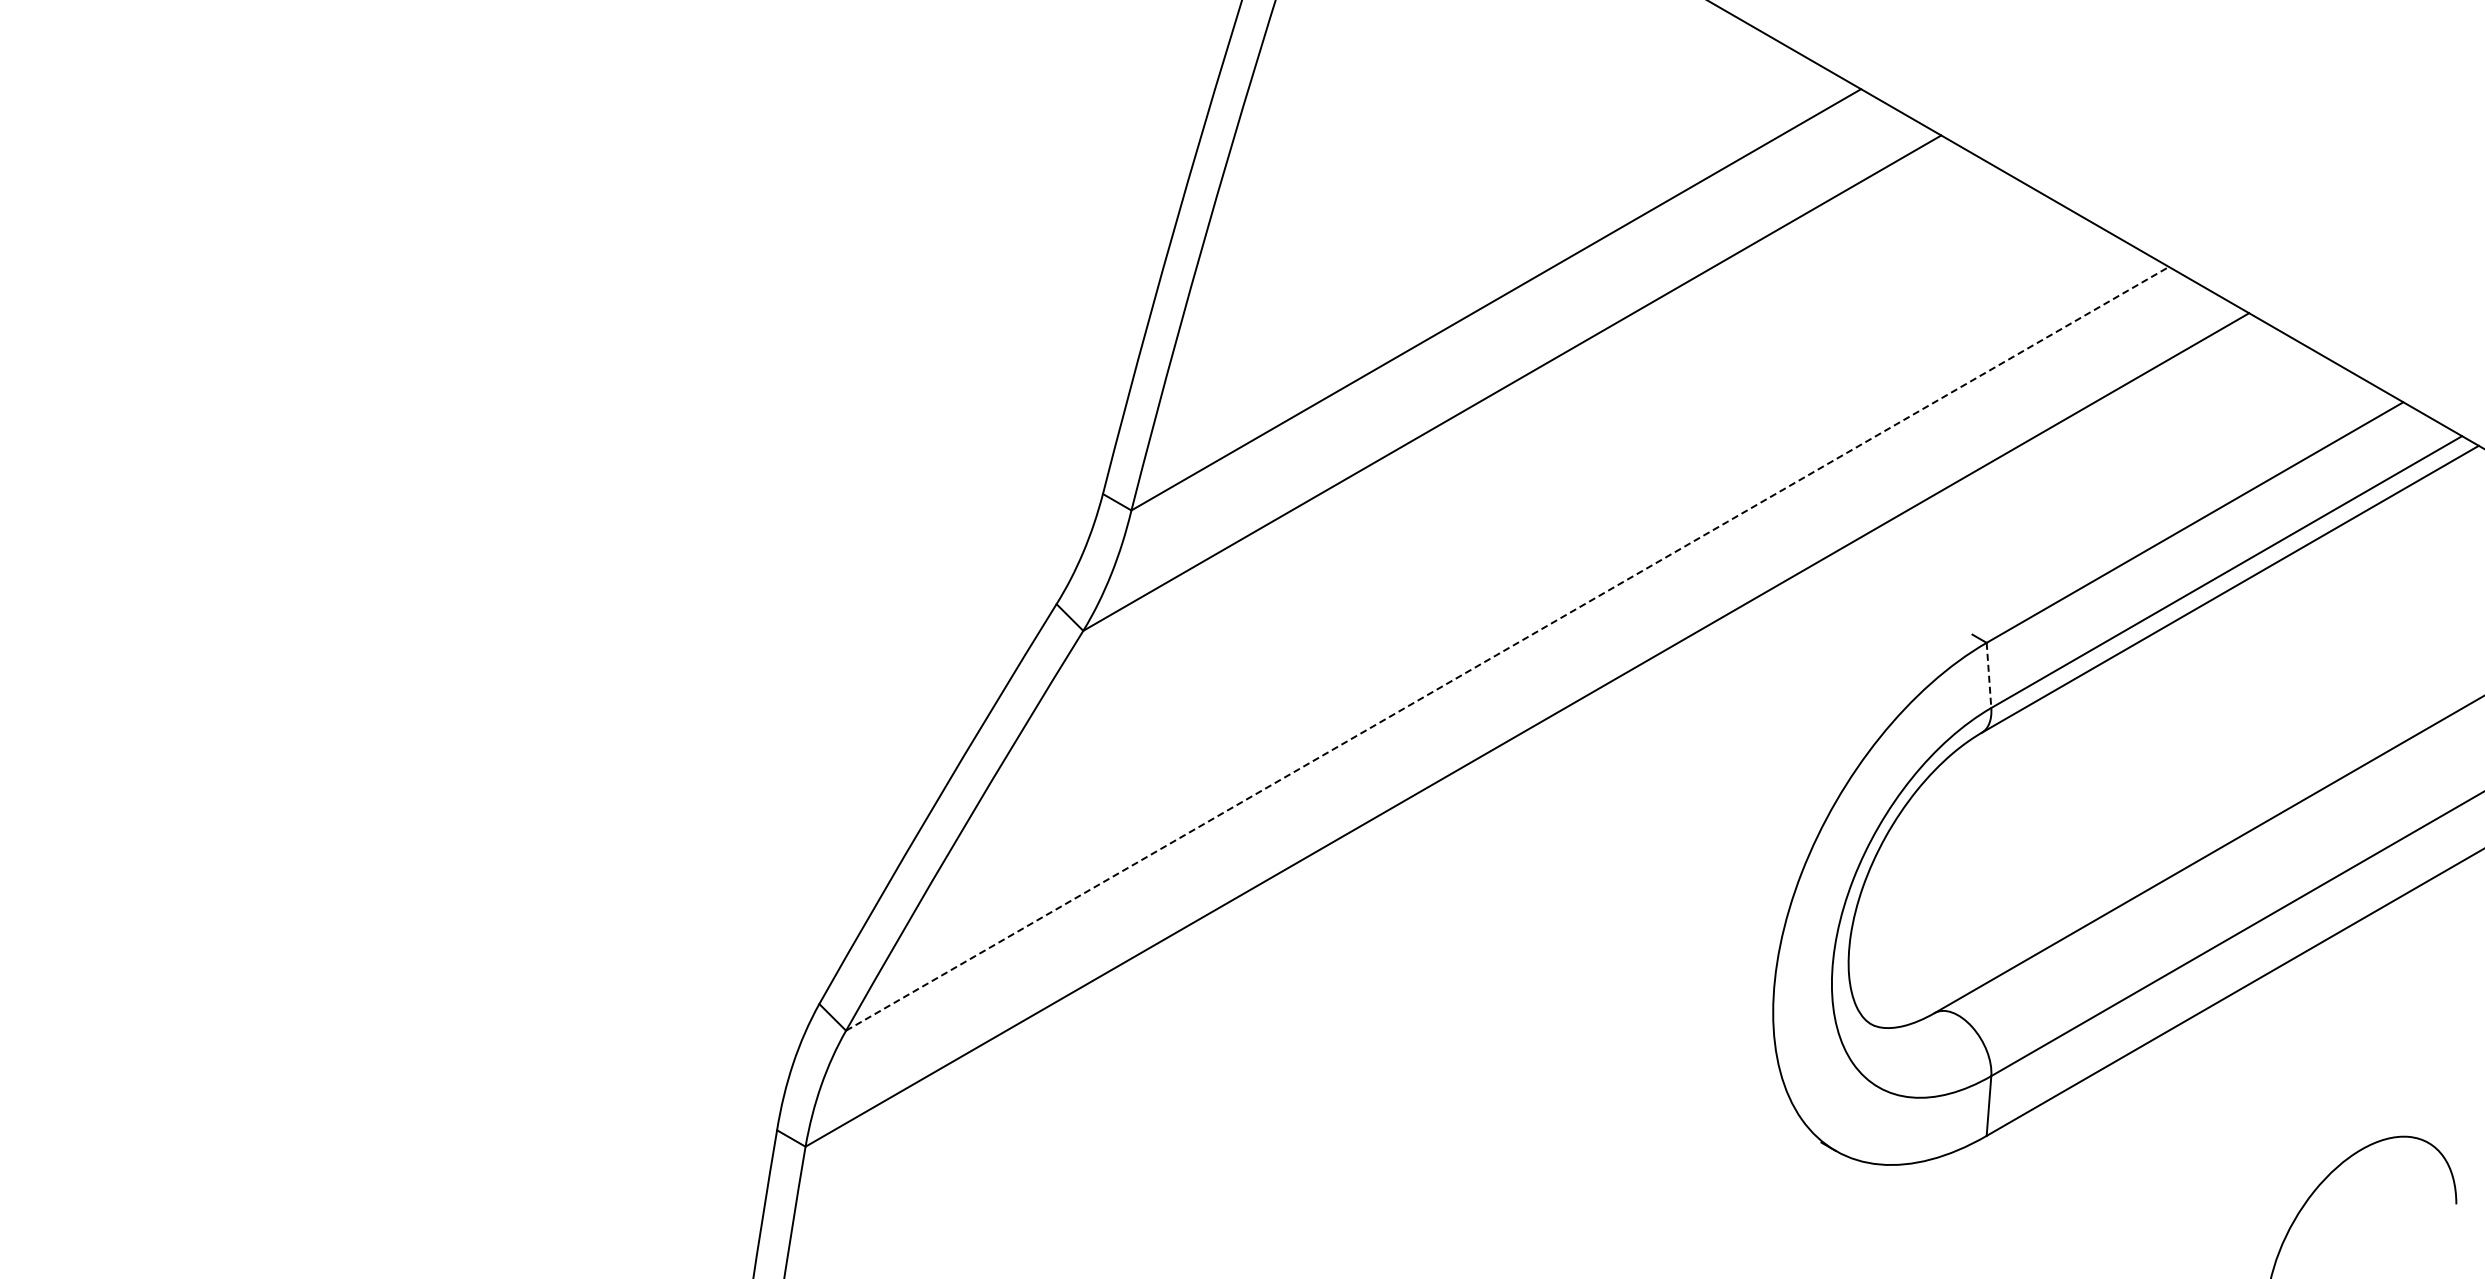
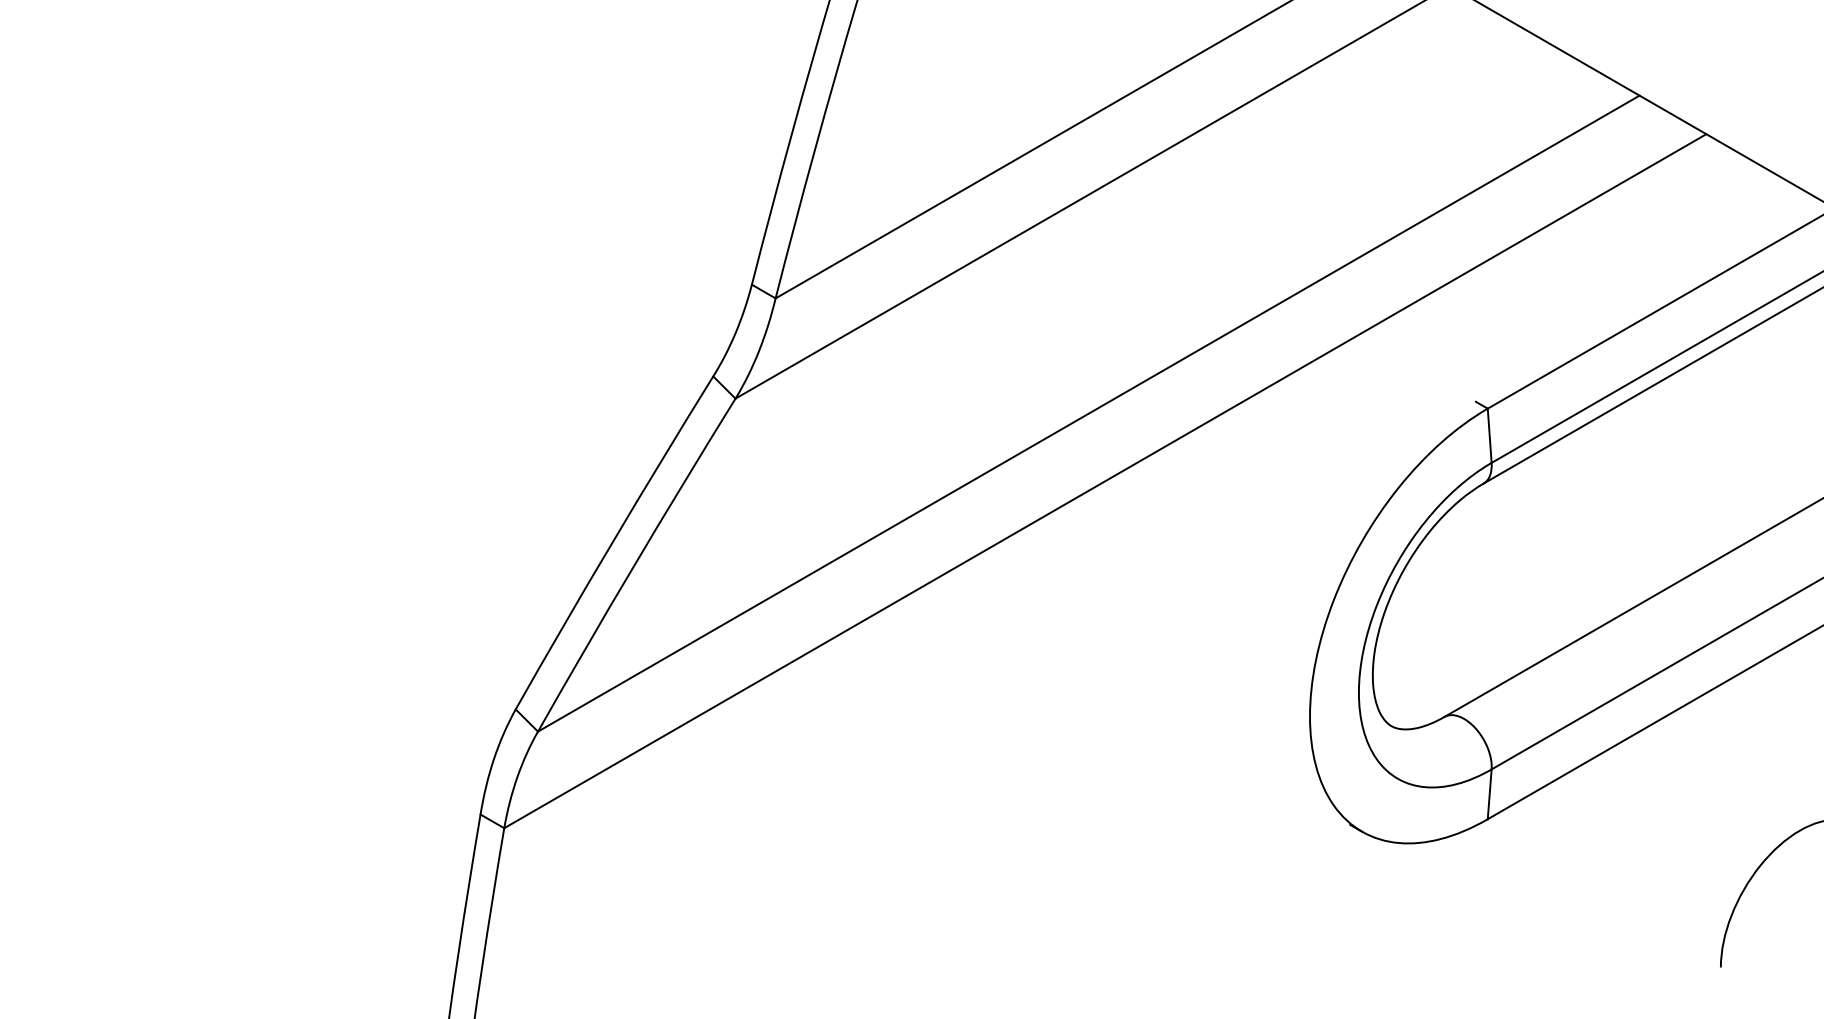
line: (1507, 648) -> (1088, 413), dashed -> solid
line: (1988, 675) -> (1489, 435), dashed -> solid

